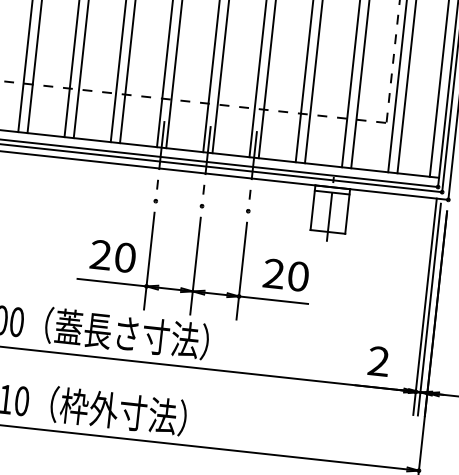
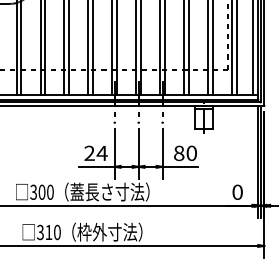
text: (123, 257) -> (101, 153), 20 -> 24
text: (274, 274) -> (179, 153), 20 -> 80
text: (378, 359) -> (237, 191), 2 -> 0

